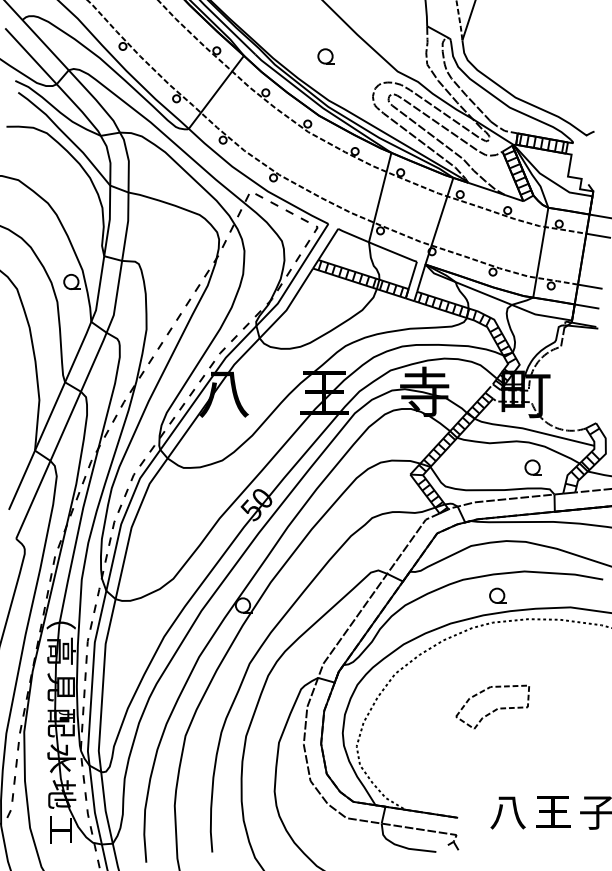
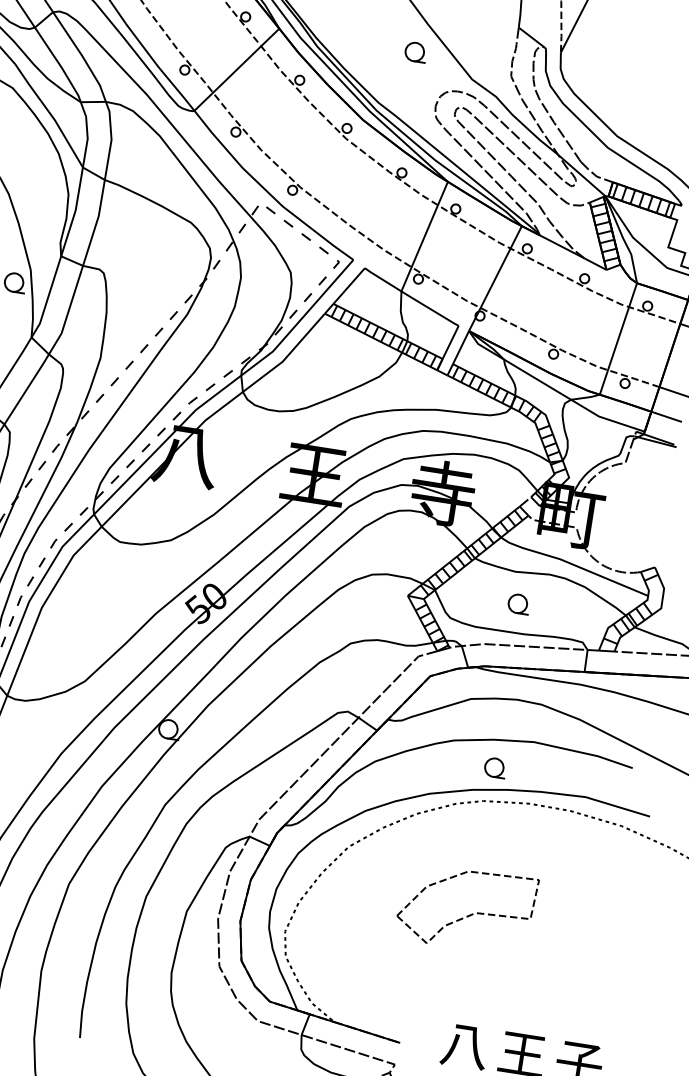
part: (325, 56) -> (414, 52), moved
part: (532, 467) -> (517, 603), moved
part: (492, 706) -> (466, 907), size x1.43

